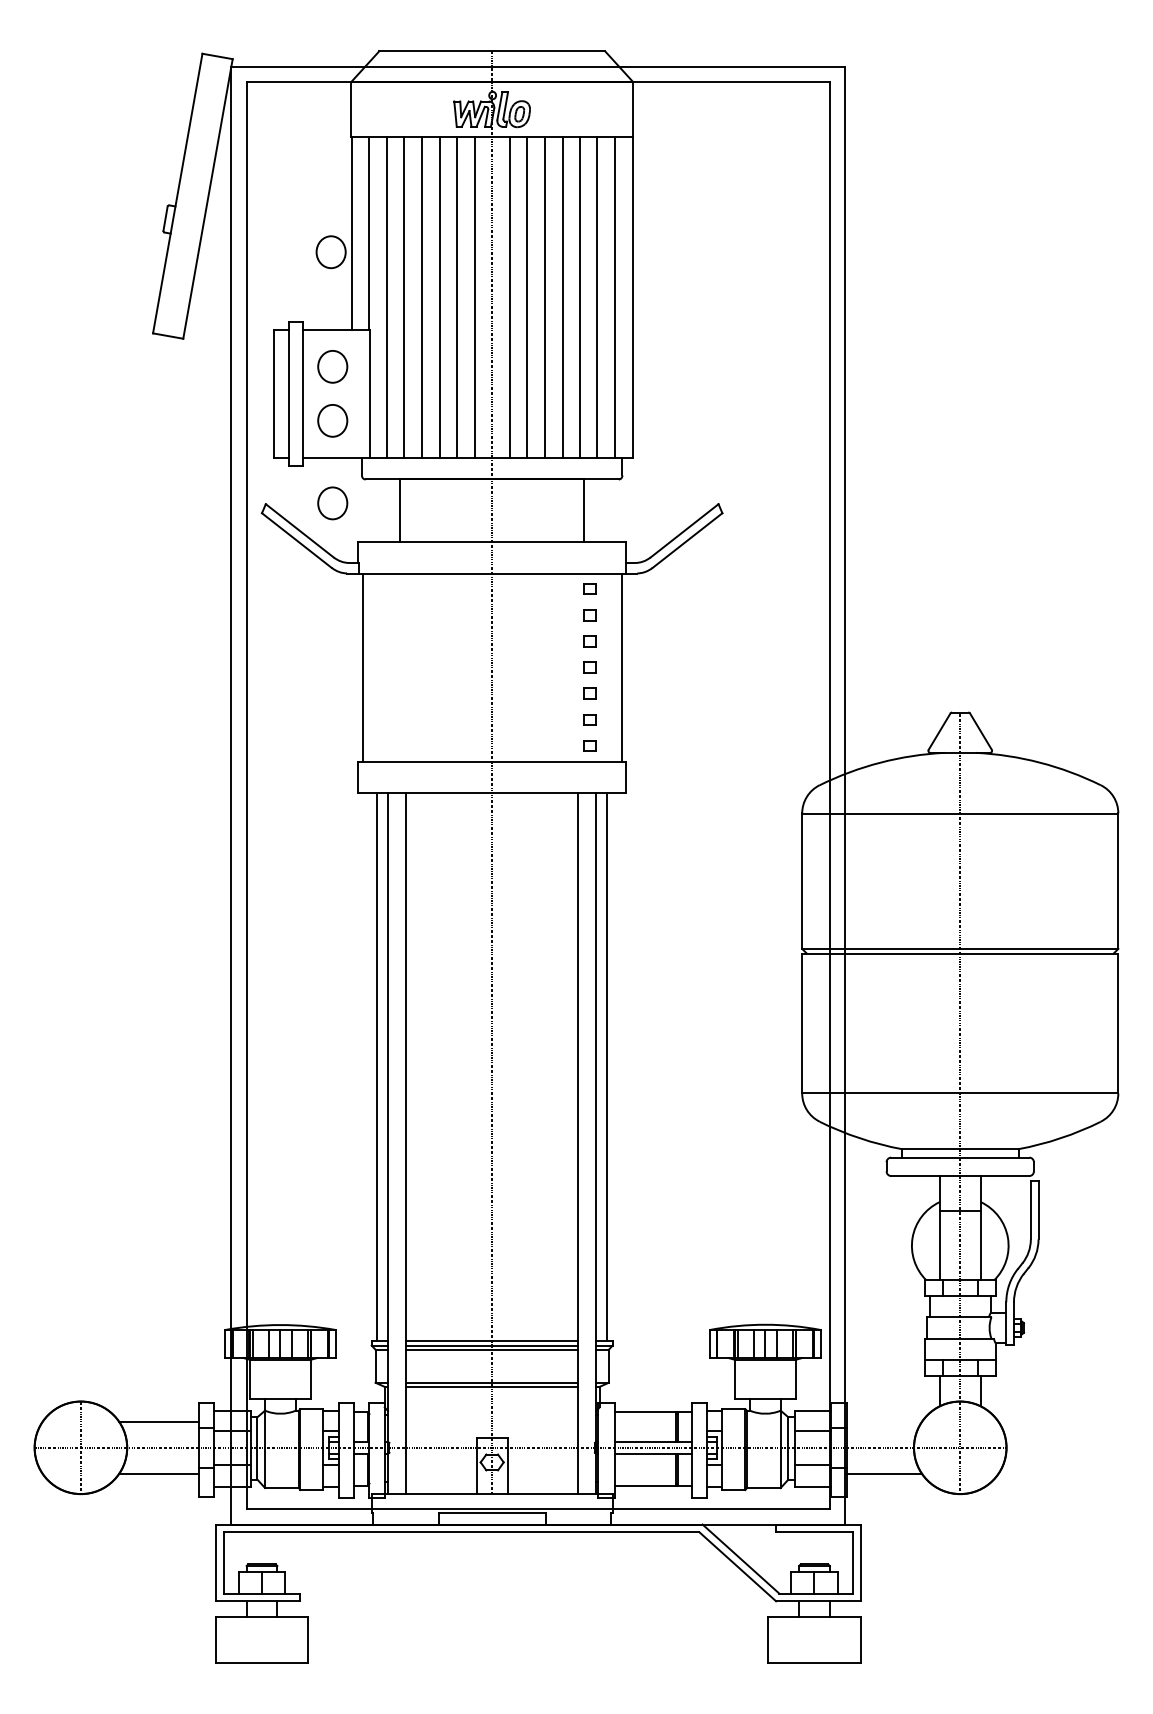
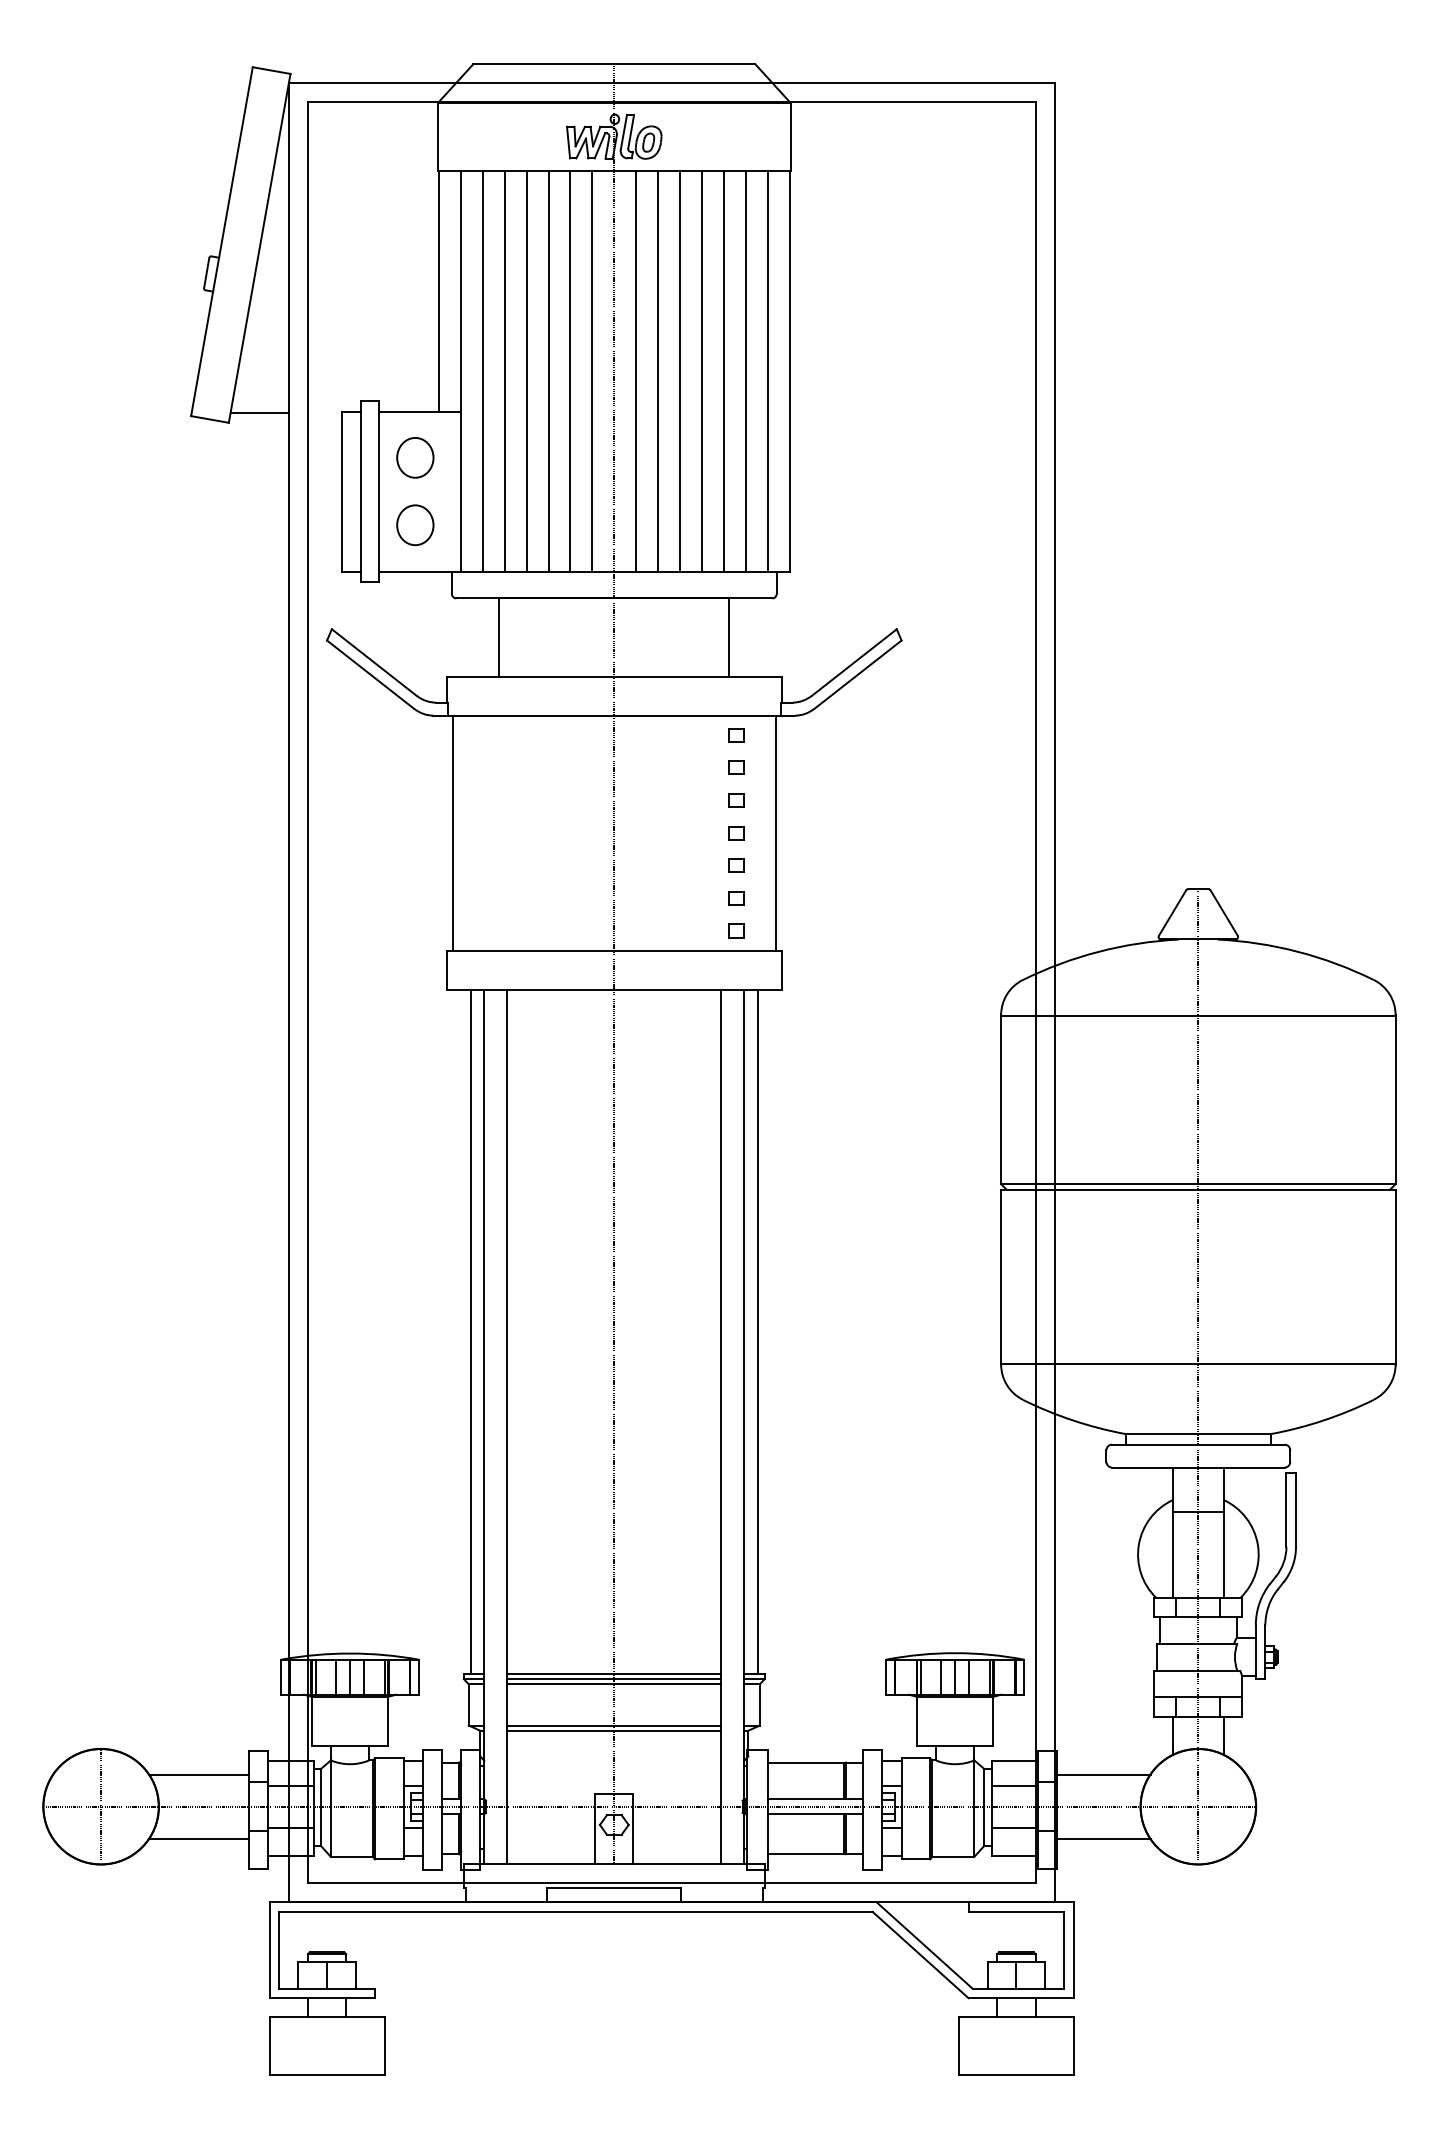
part: (331, 251) -> (413, 314), removed
line: (207, 331) -> (259, 413), added
part: (332, 503) -> (415, 628), removed
line: (884, 1421) -> (1103, 1774), added

